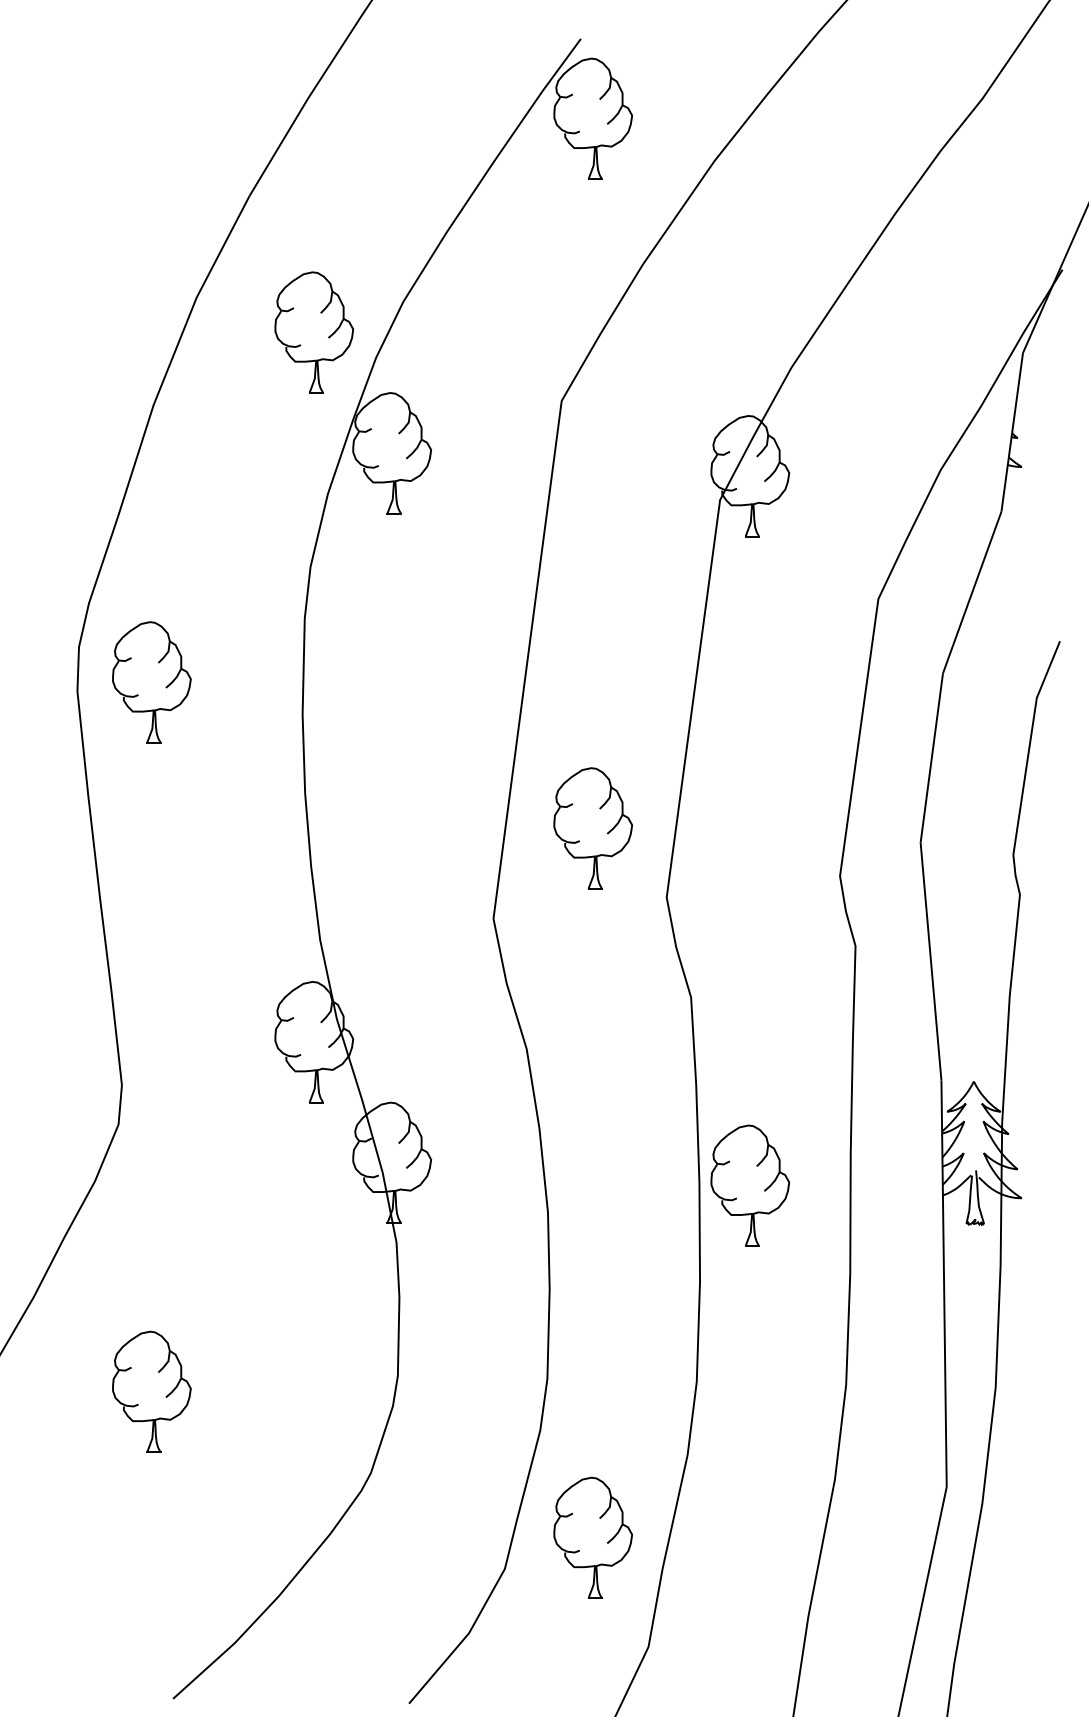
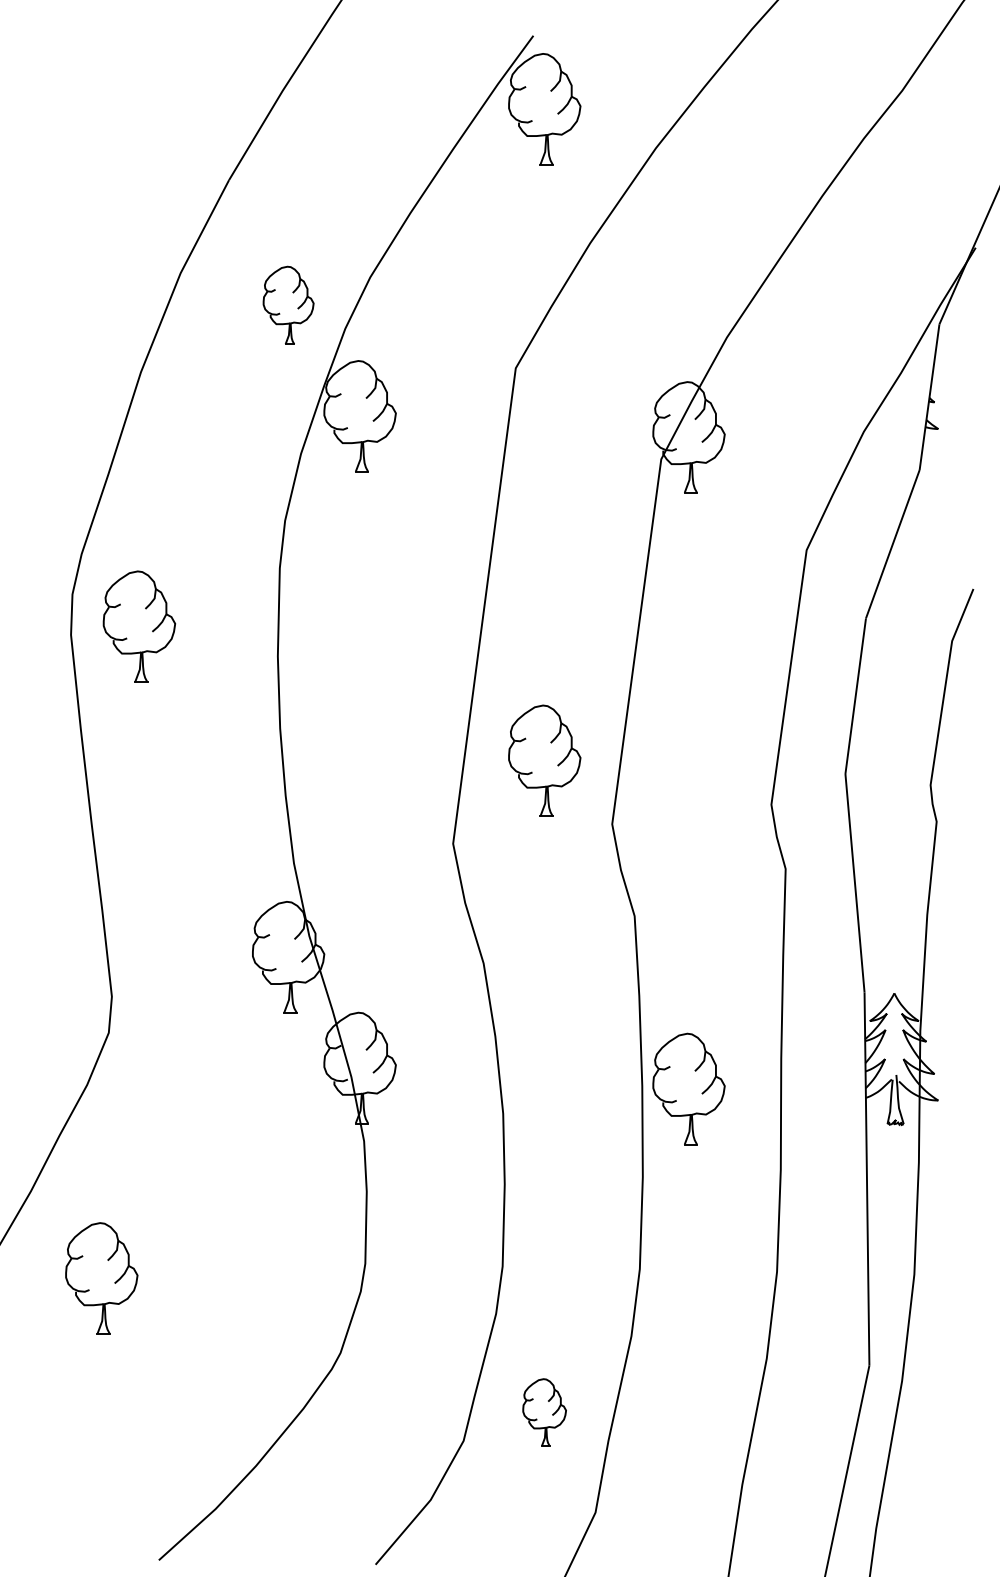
part: (314, 332) -> (288, 305), size x0.7
part: (151, 1391) -> (101, 1278), moved
part: (592, 1537) -> (544, 1412), size x0.6

